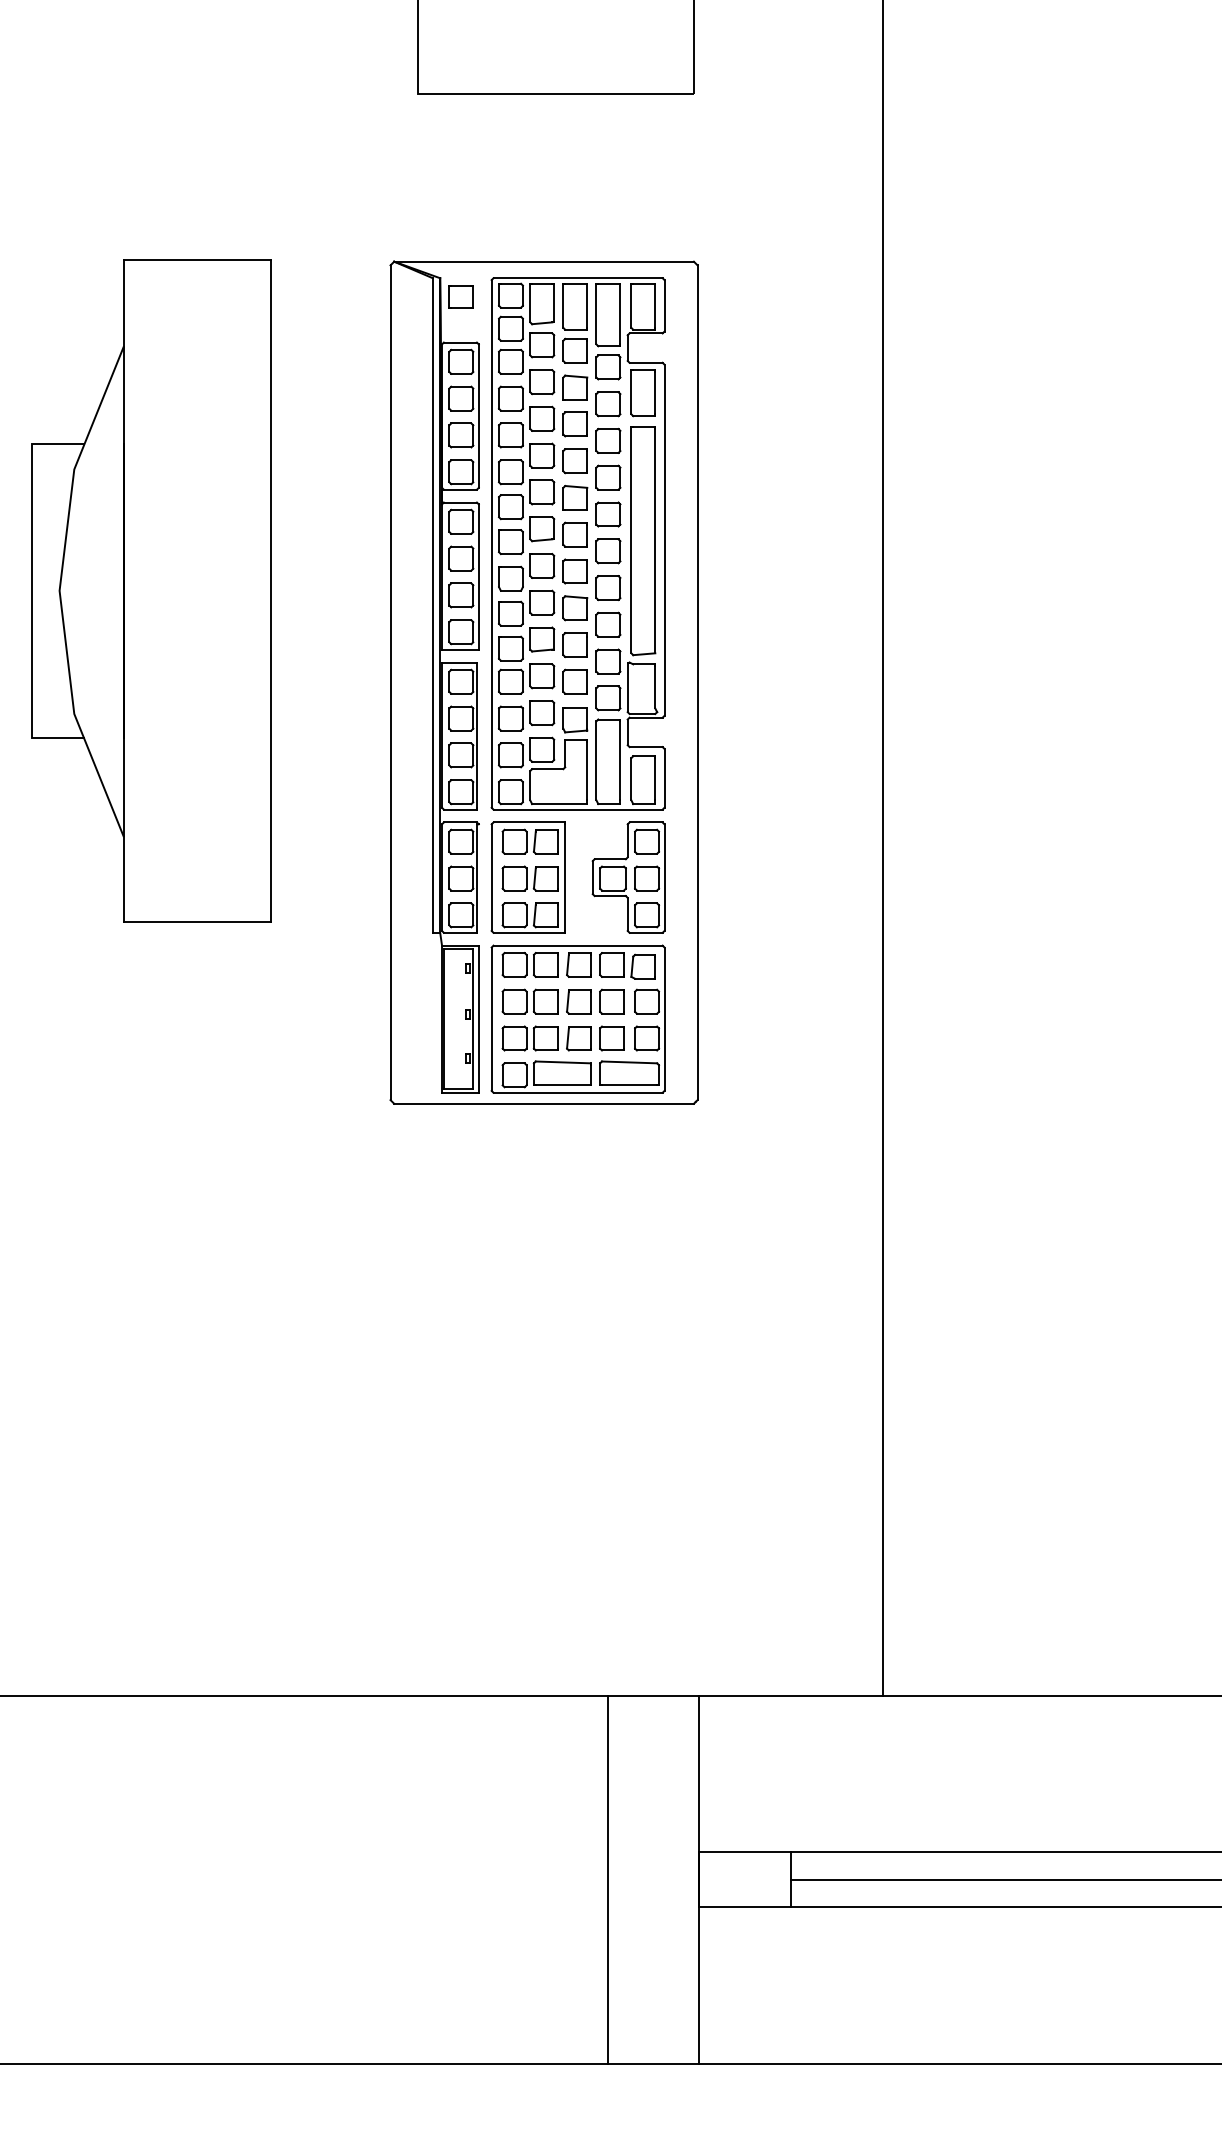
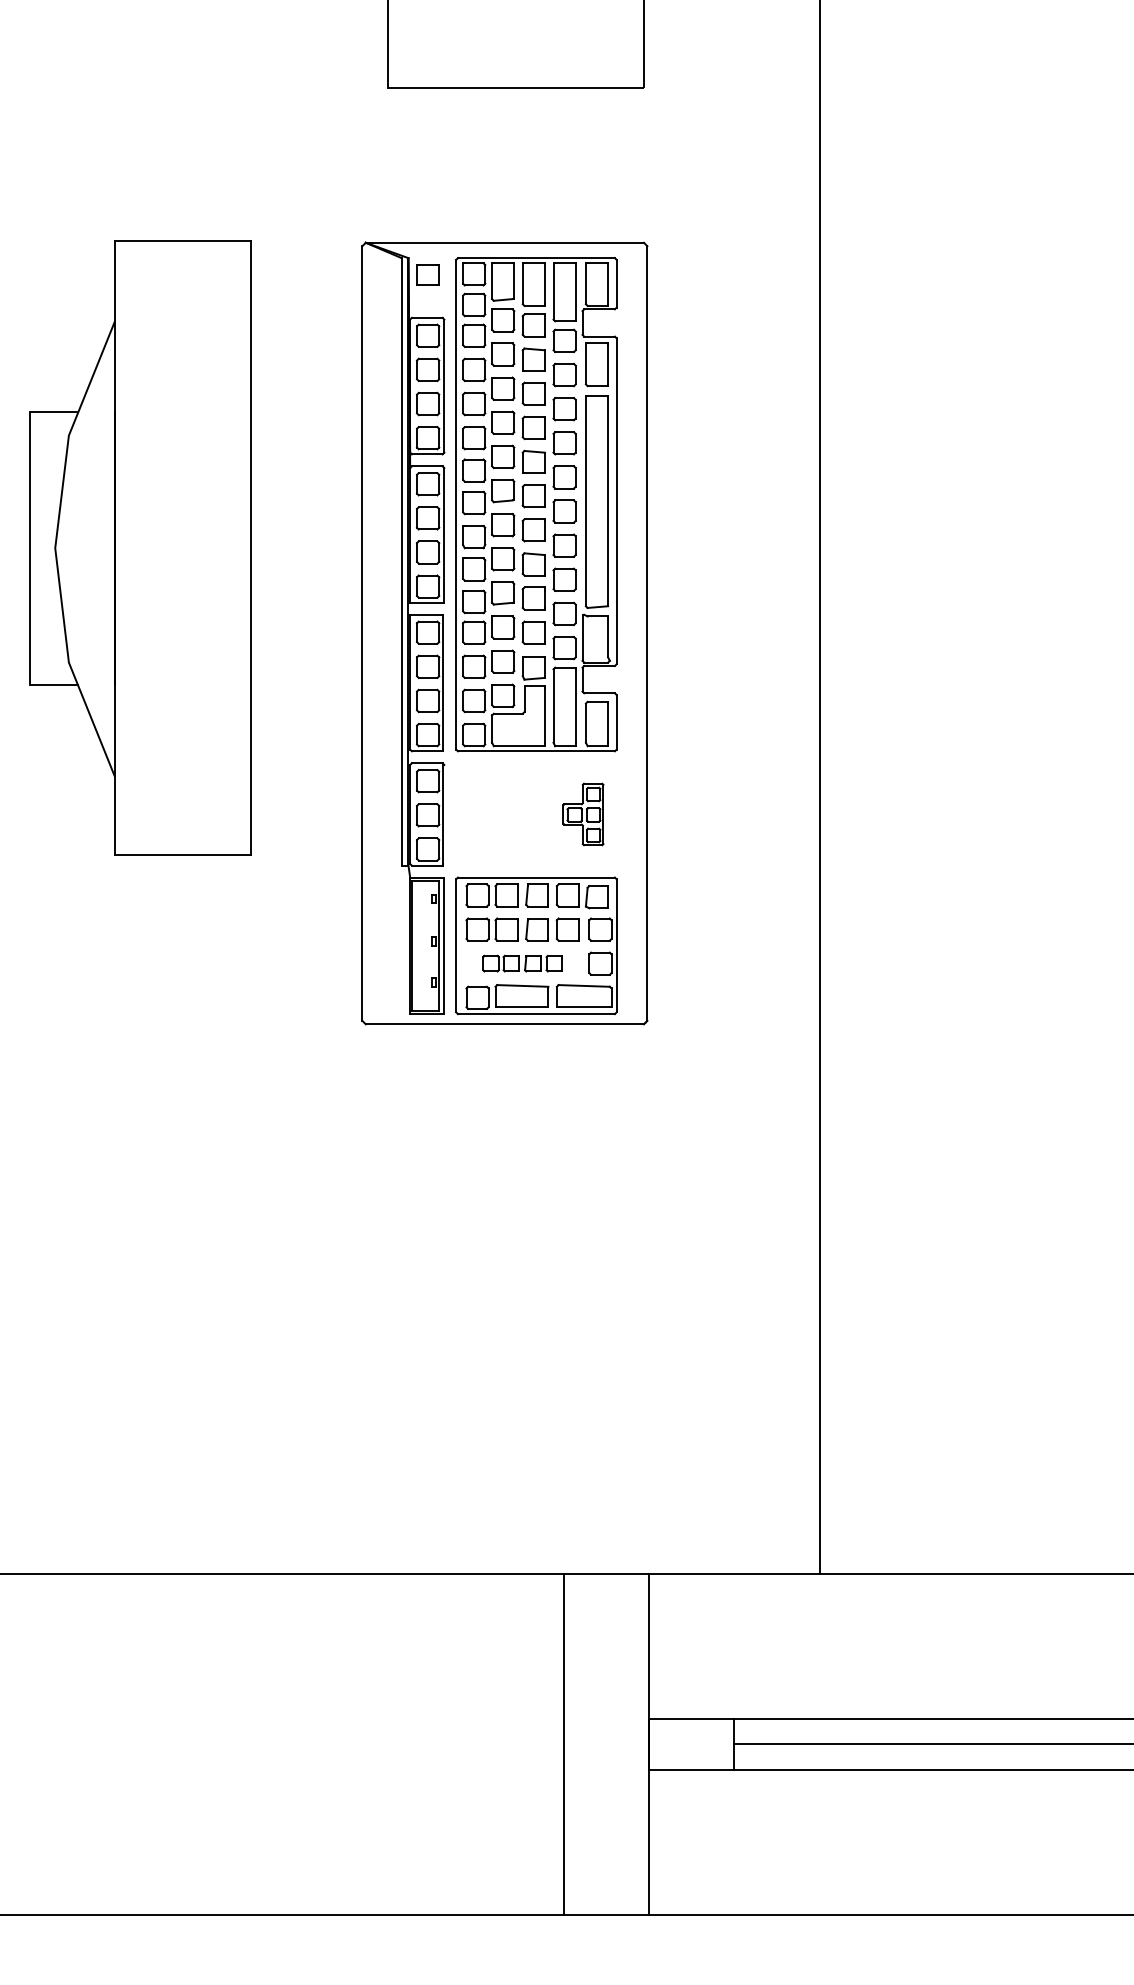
part: (528, 877) -> (490, 814), removed
part: (628, 877) -> (583, 814), size x0.6
part: (563, 1038) -> (522, 963), size x0.7

